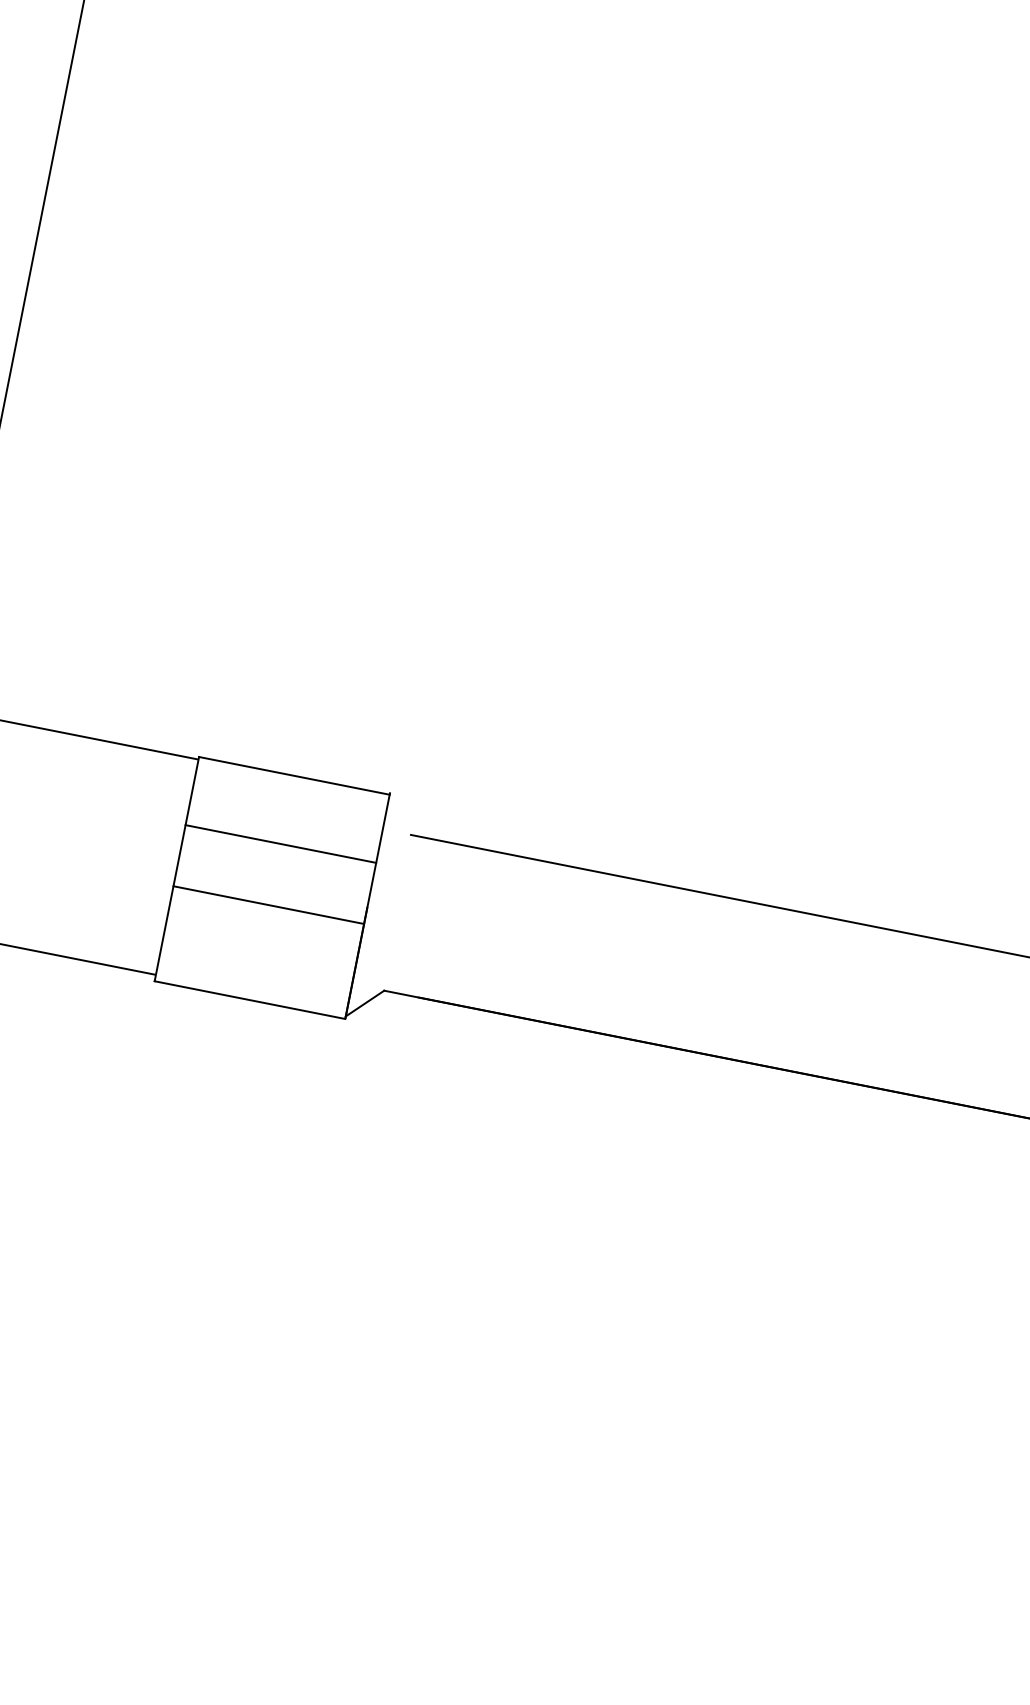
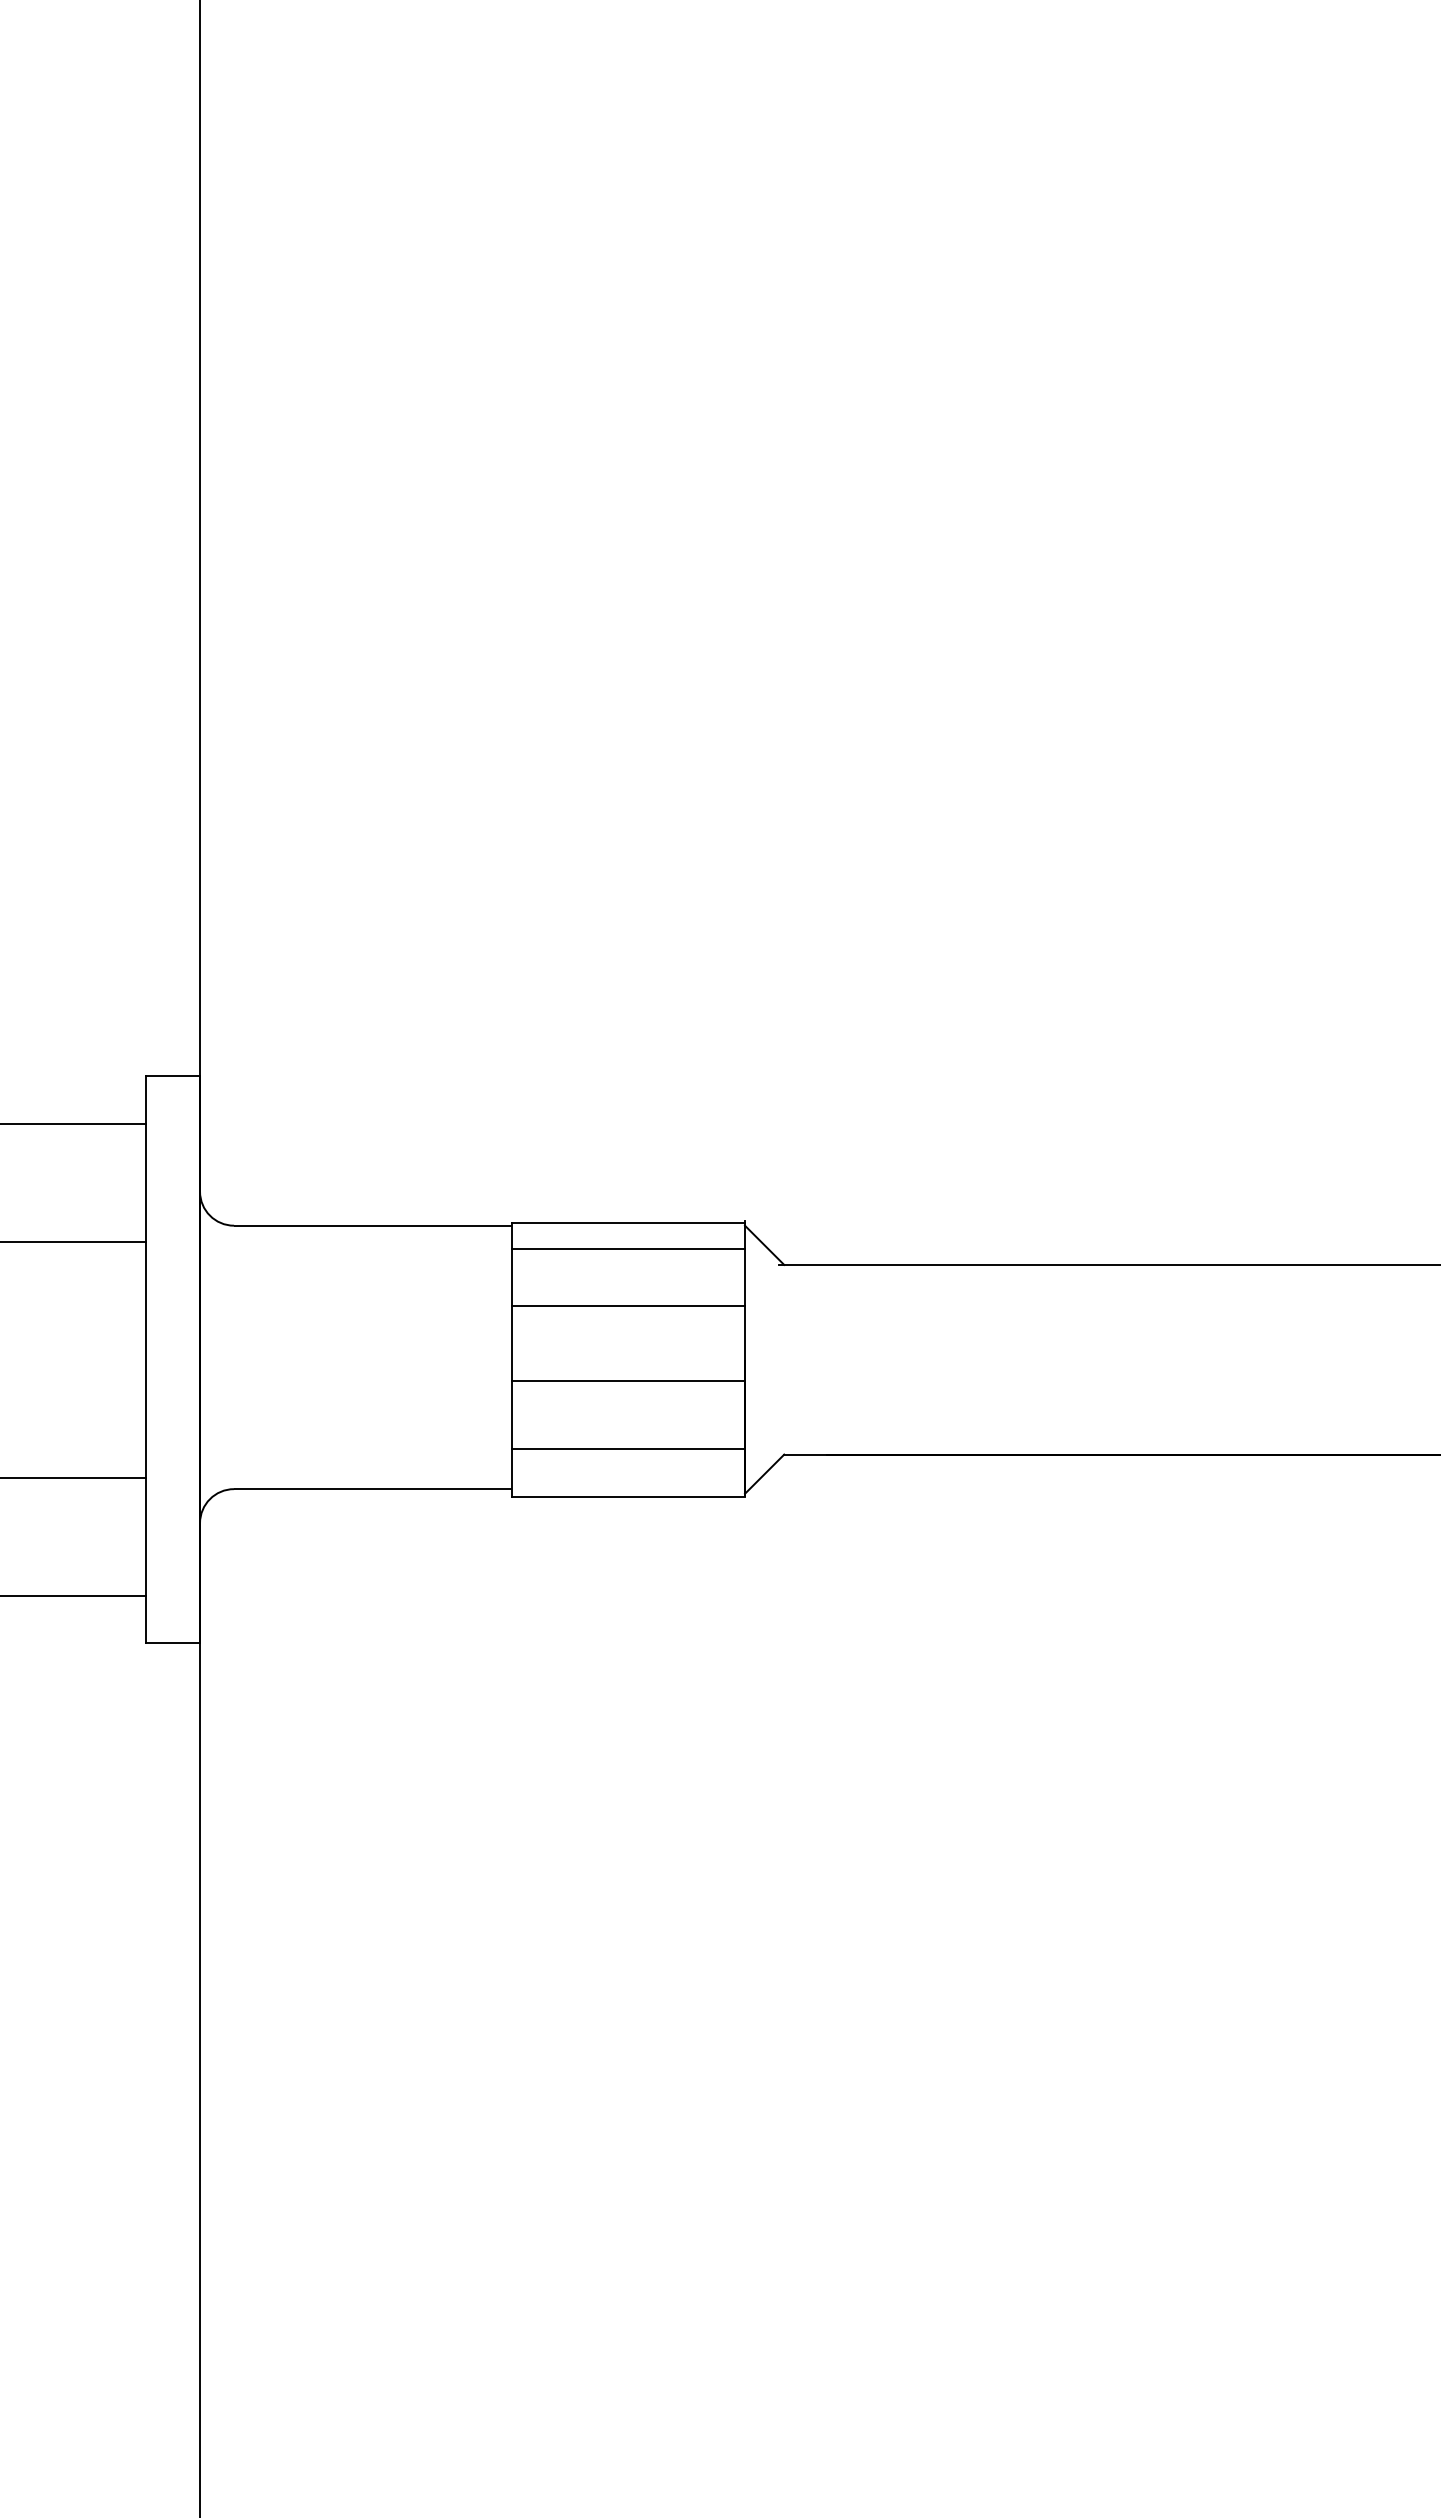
line: (290, 797) -> (628, 1248), added
line: (402, 815) -> (764, 1244), added
line: (257, 961) -> (628, 1449), added

